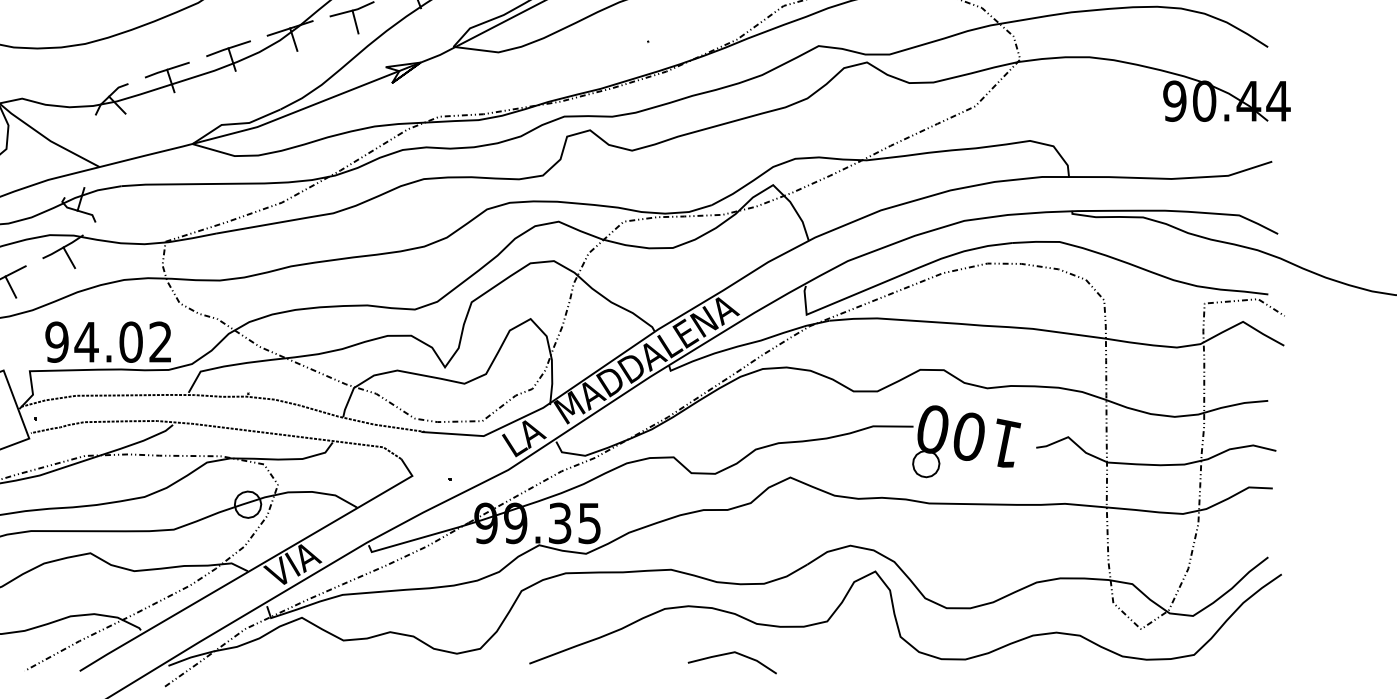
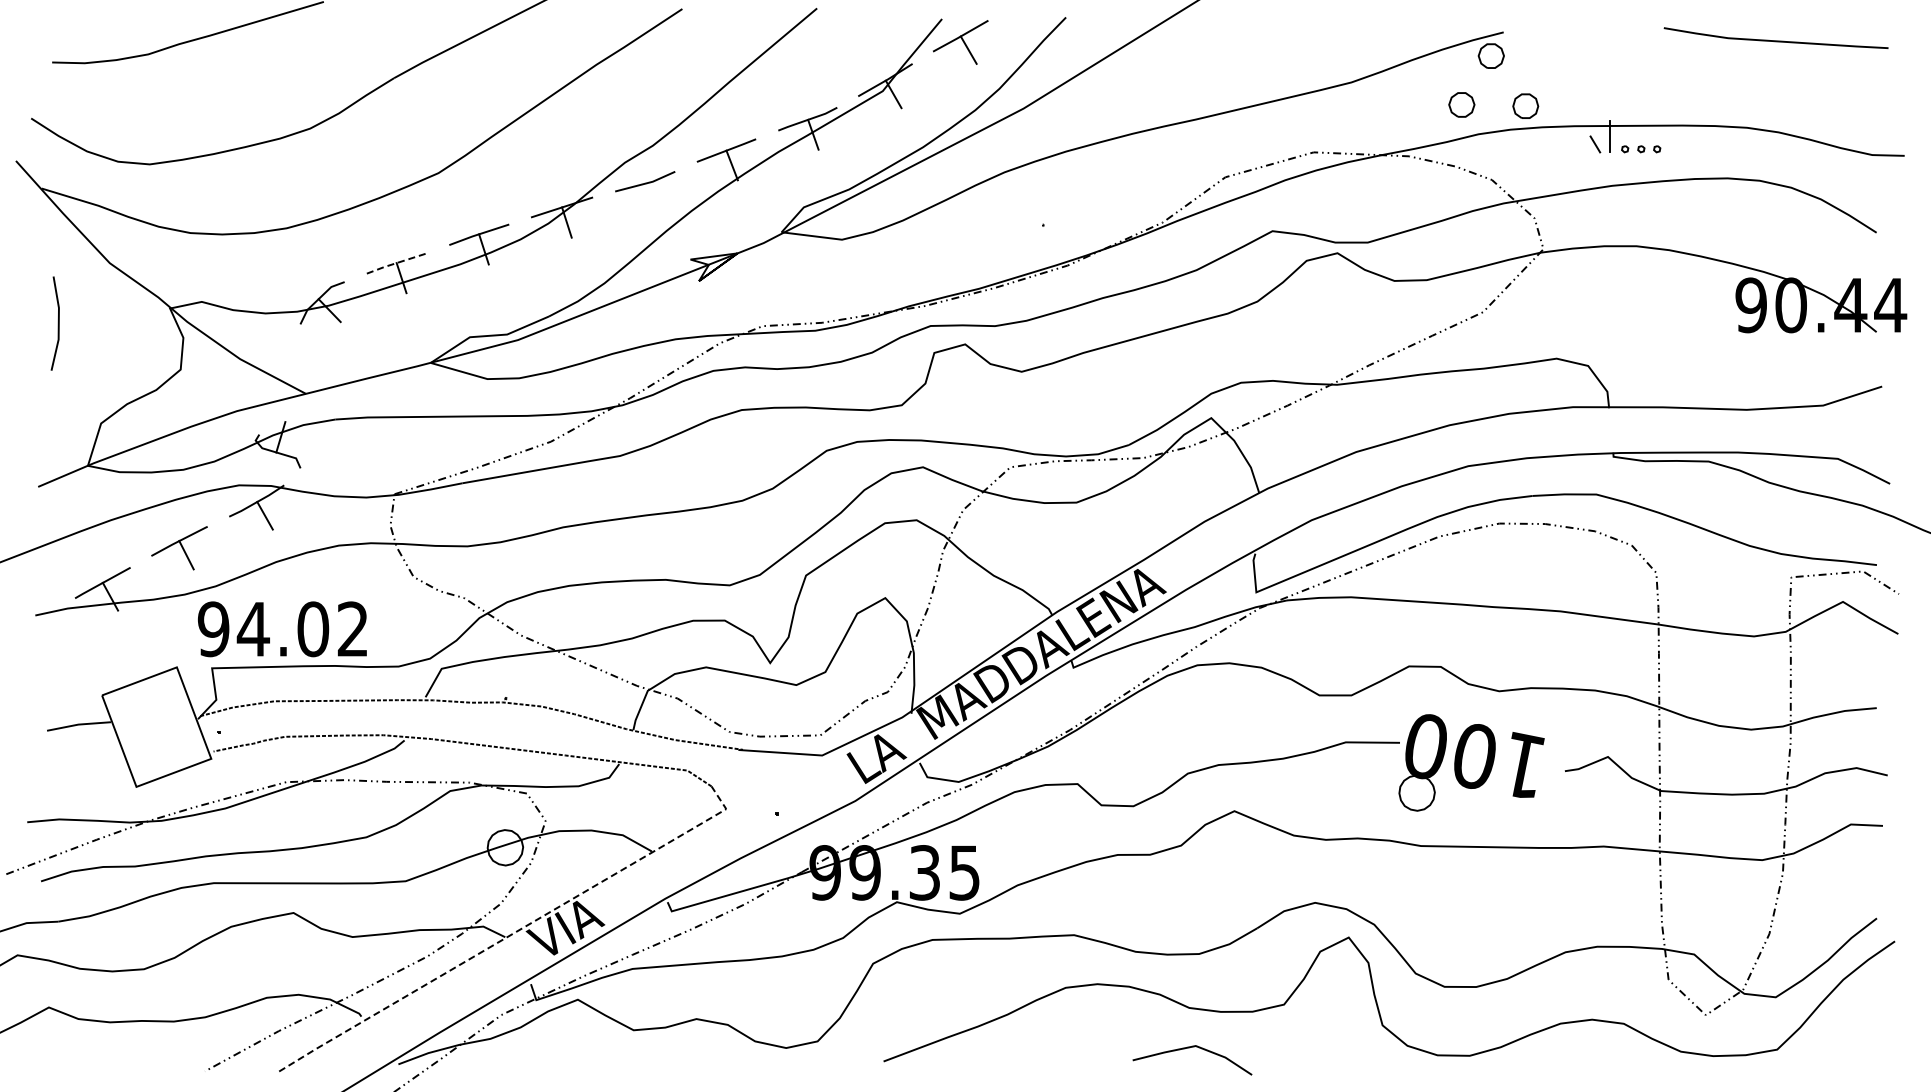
line: (355, 21) -> (649, 198), removed
line: (167, 70) -> (396, 263), solid -> dashed
text: (108, 342) -> (282, 629), moved
line: (254, 567) -> (514, 932), solid -> dashed
line: (730, 654) -> (1189, 1048), moved

